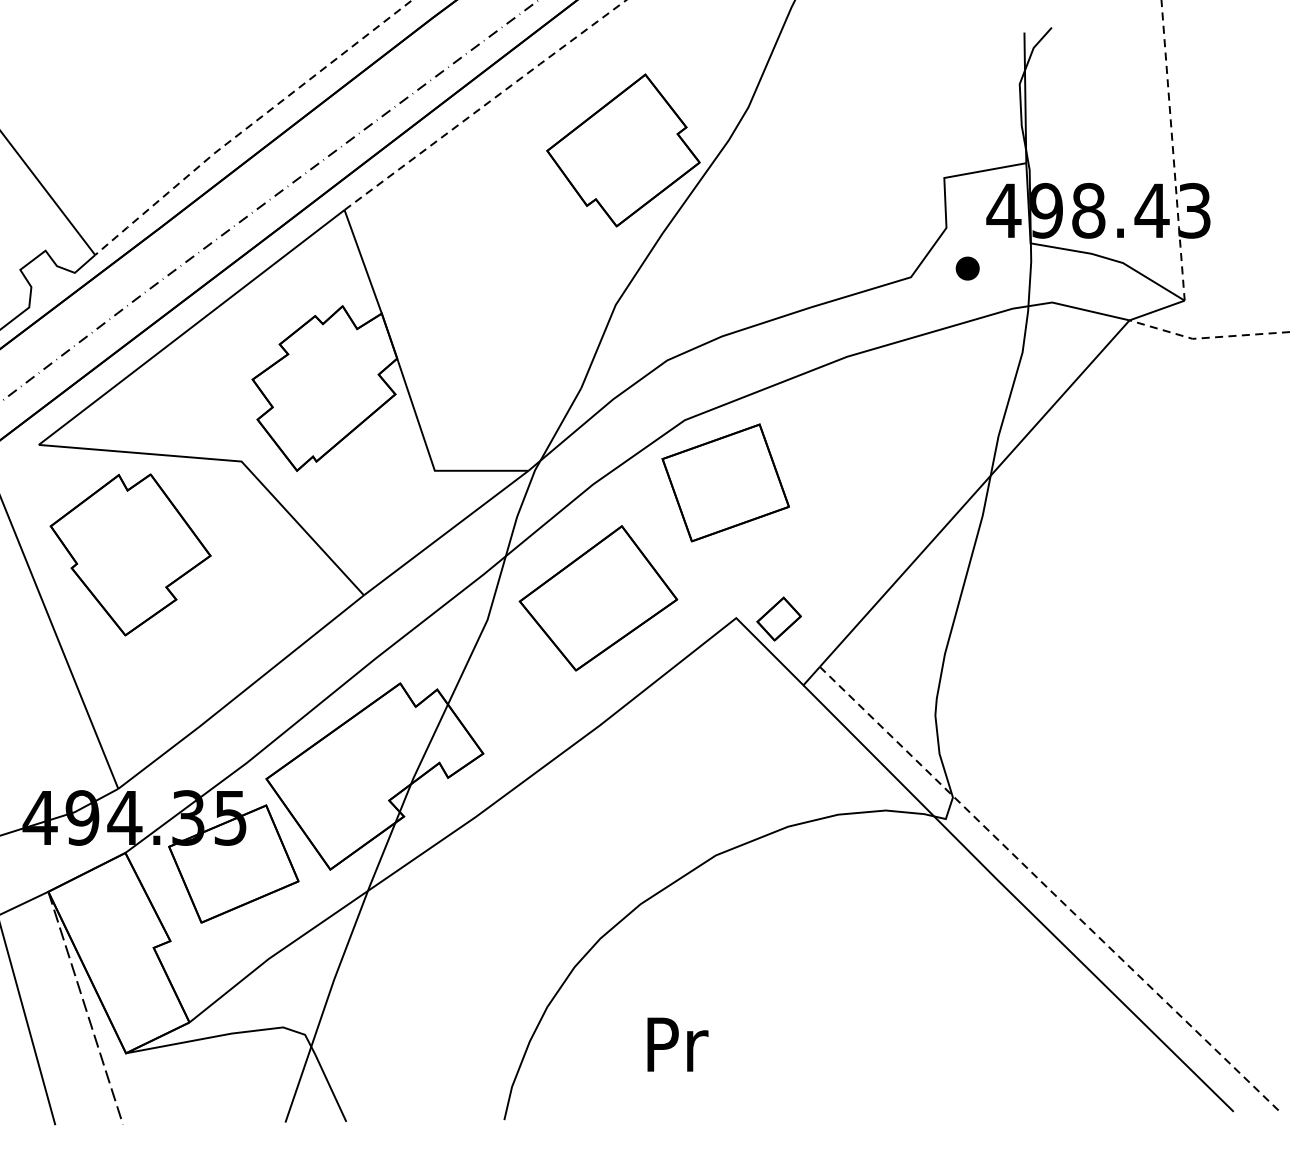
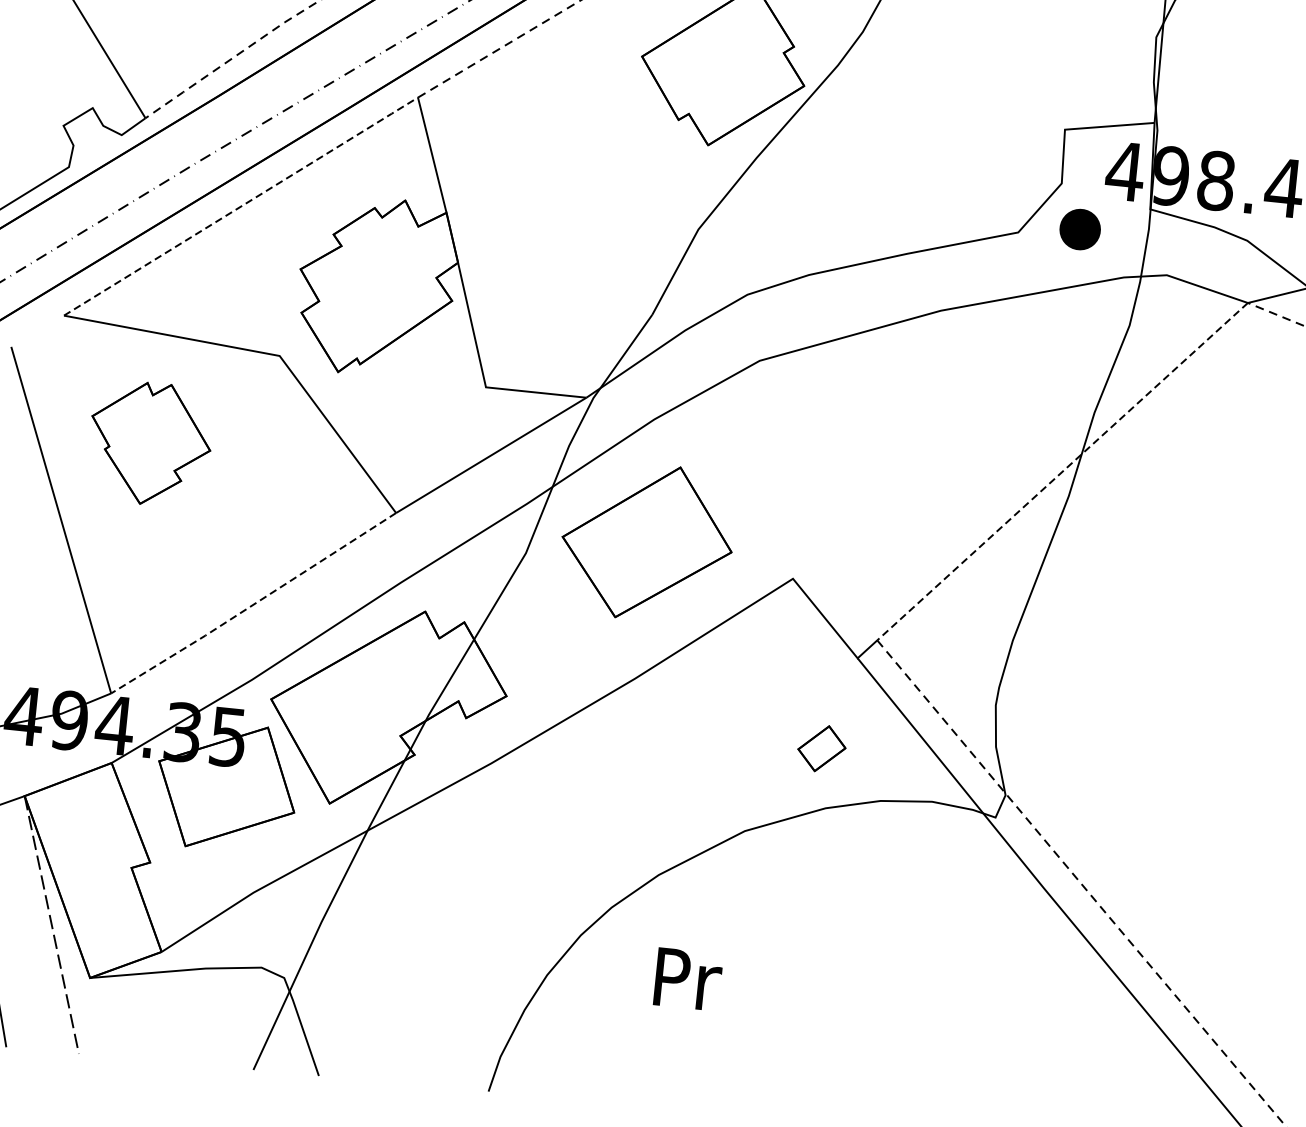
part: (967, 268) -> (1079, 229), size x1.6
line: (192, 326) -> (241, 205), solid -> dashed
part: (725, 482) -> (796, 432), removed
line: (974, 494) -> (1062, 472), solid -> dashed
part: (130, 554) -> (150, 443), size x0.7
part: (778, 618) -> (821, 748), moved
line: (240, 693) -> (252, 604), solid -> dashed
text: (677, 1044) -> (687, 979), moved

